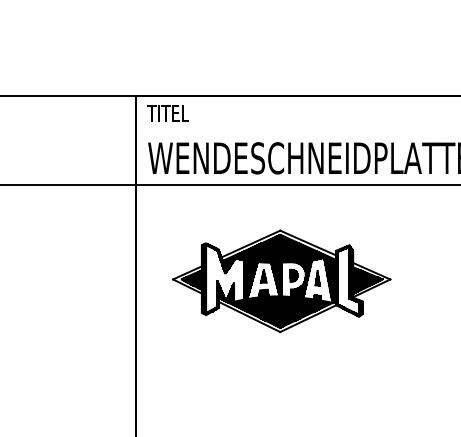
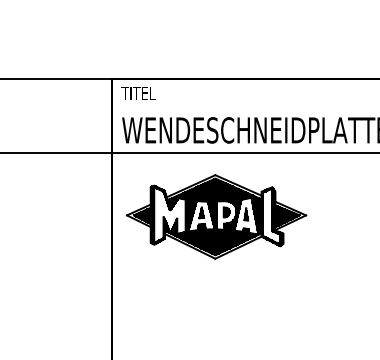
part: (281, 281) -> (216, 217), moved

